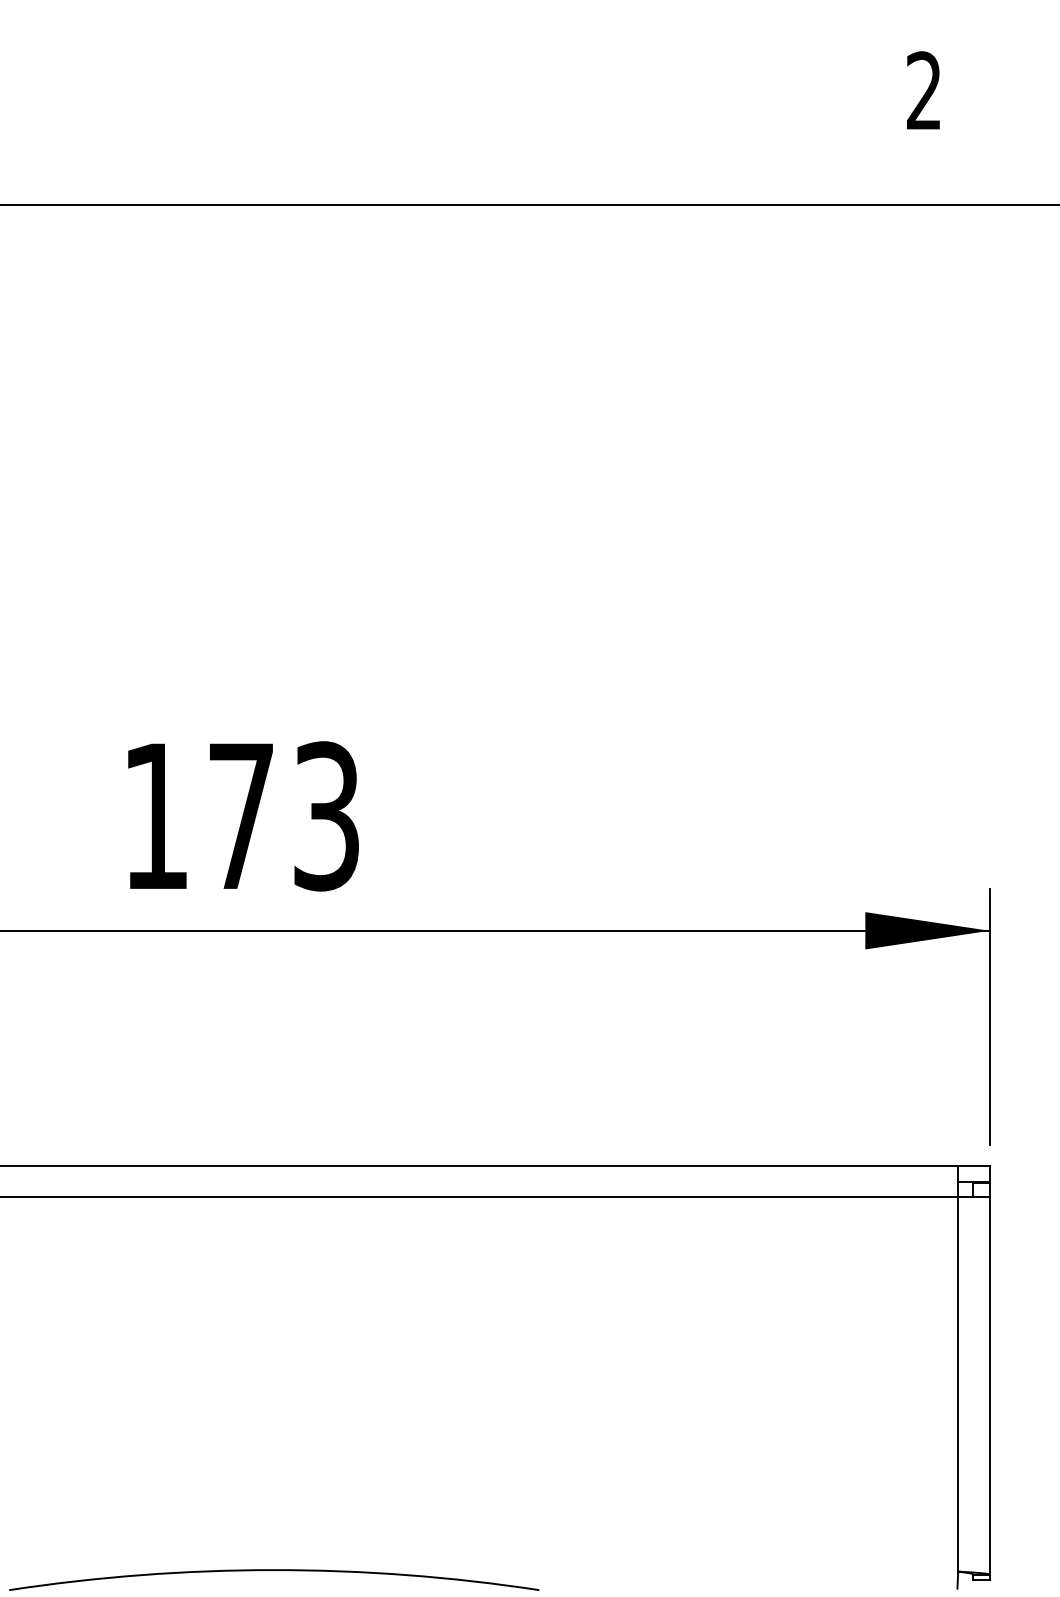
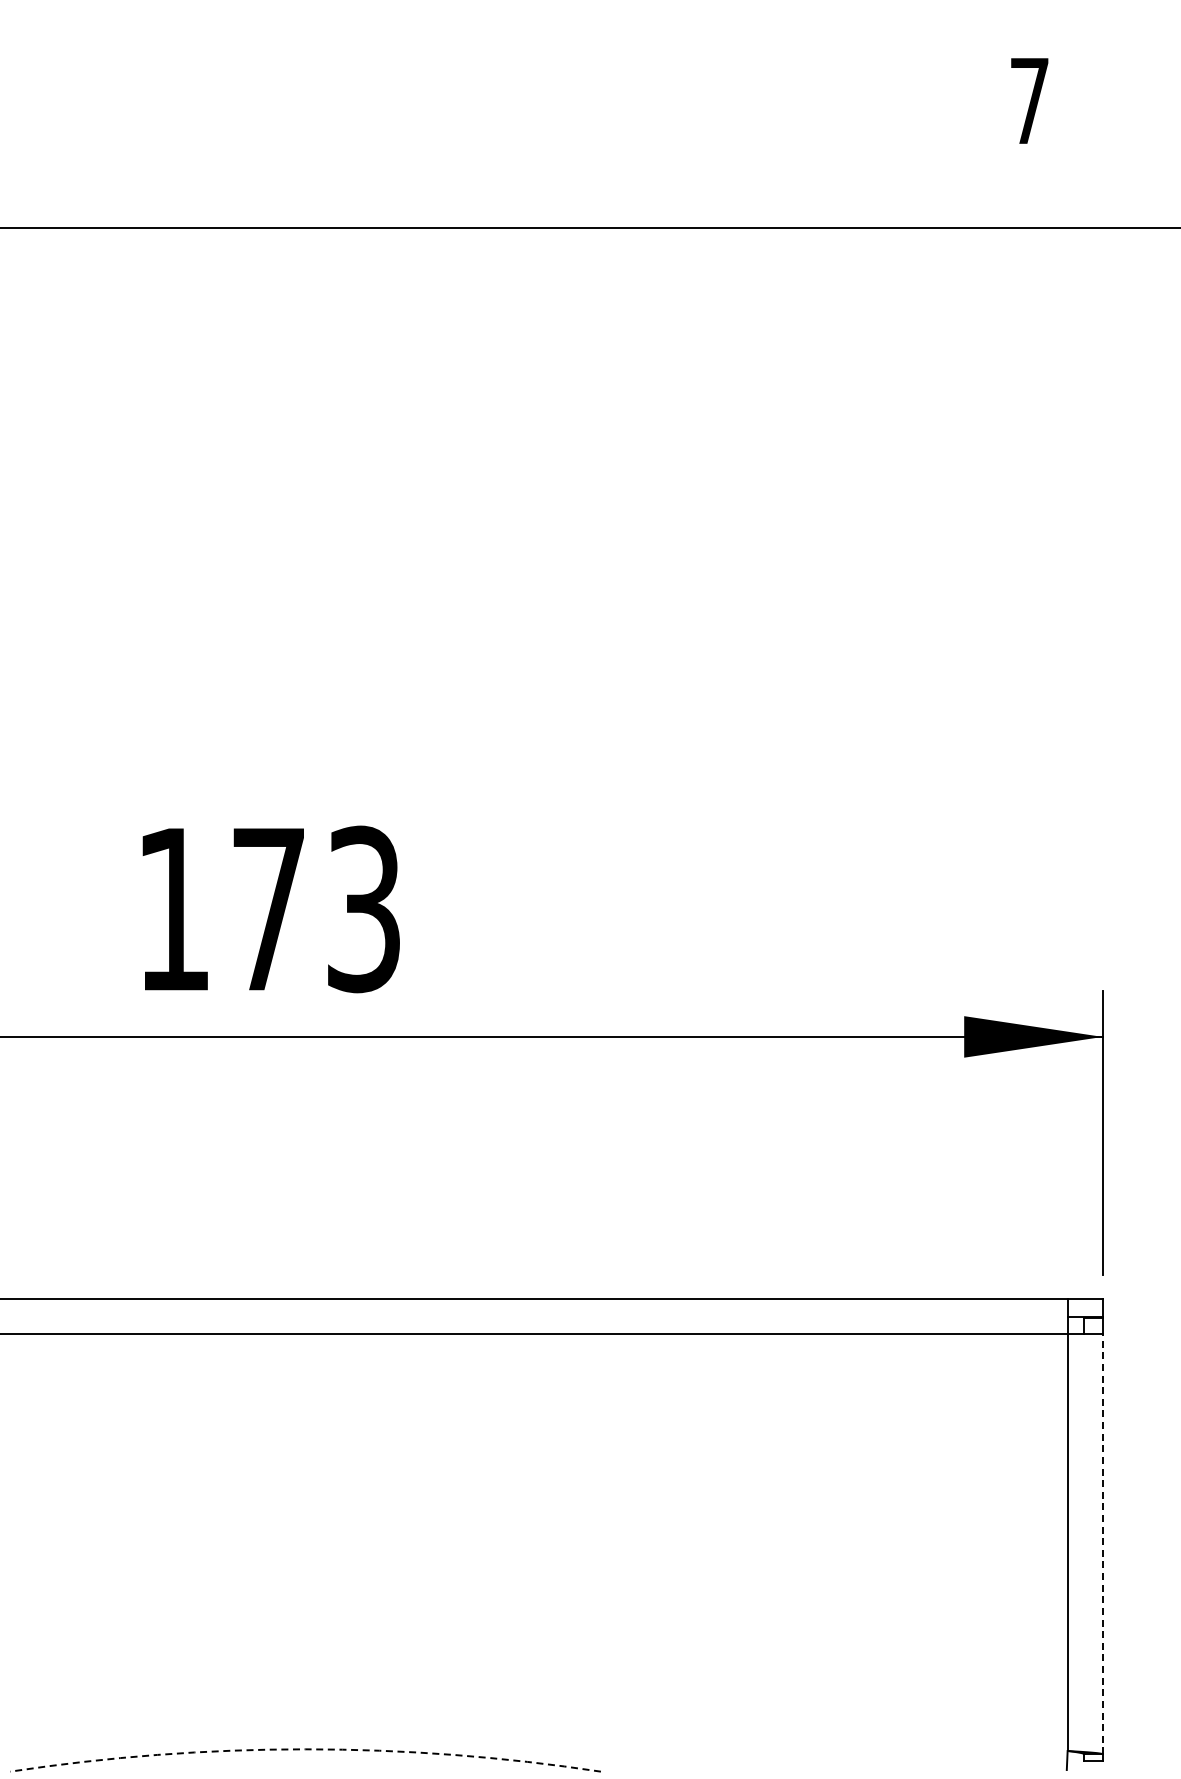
text: (923, 89) -> (1029, 99), 2 -> 7
line: (989, 1385) -> (1102, 1543), solid -> dashed
arc: (274, 1570) -> (305, 1749), solid -> dashed

